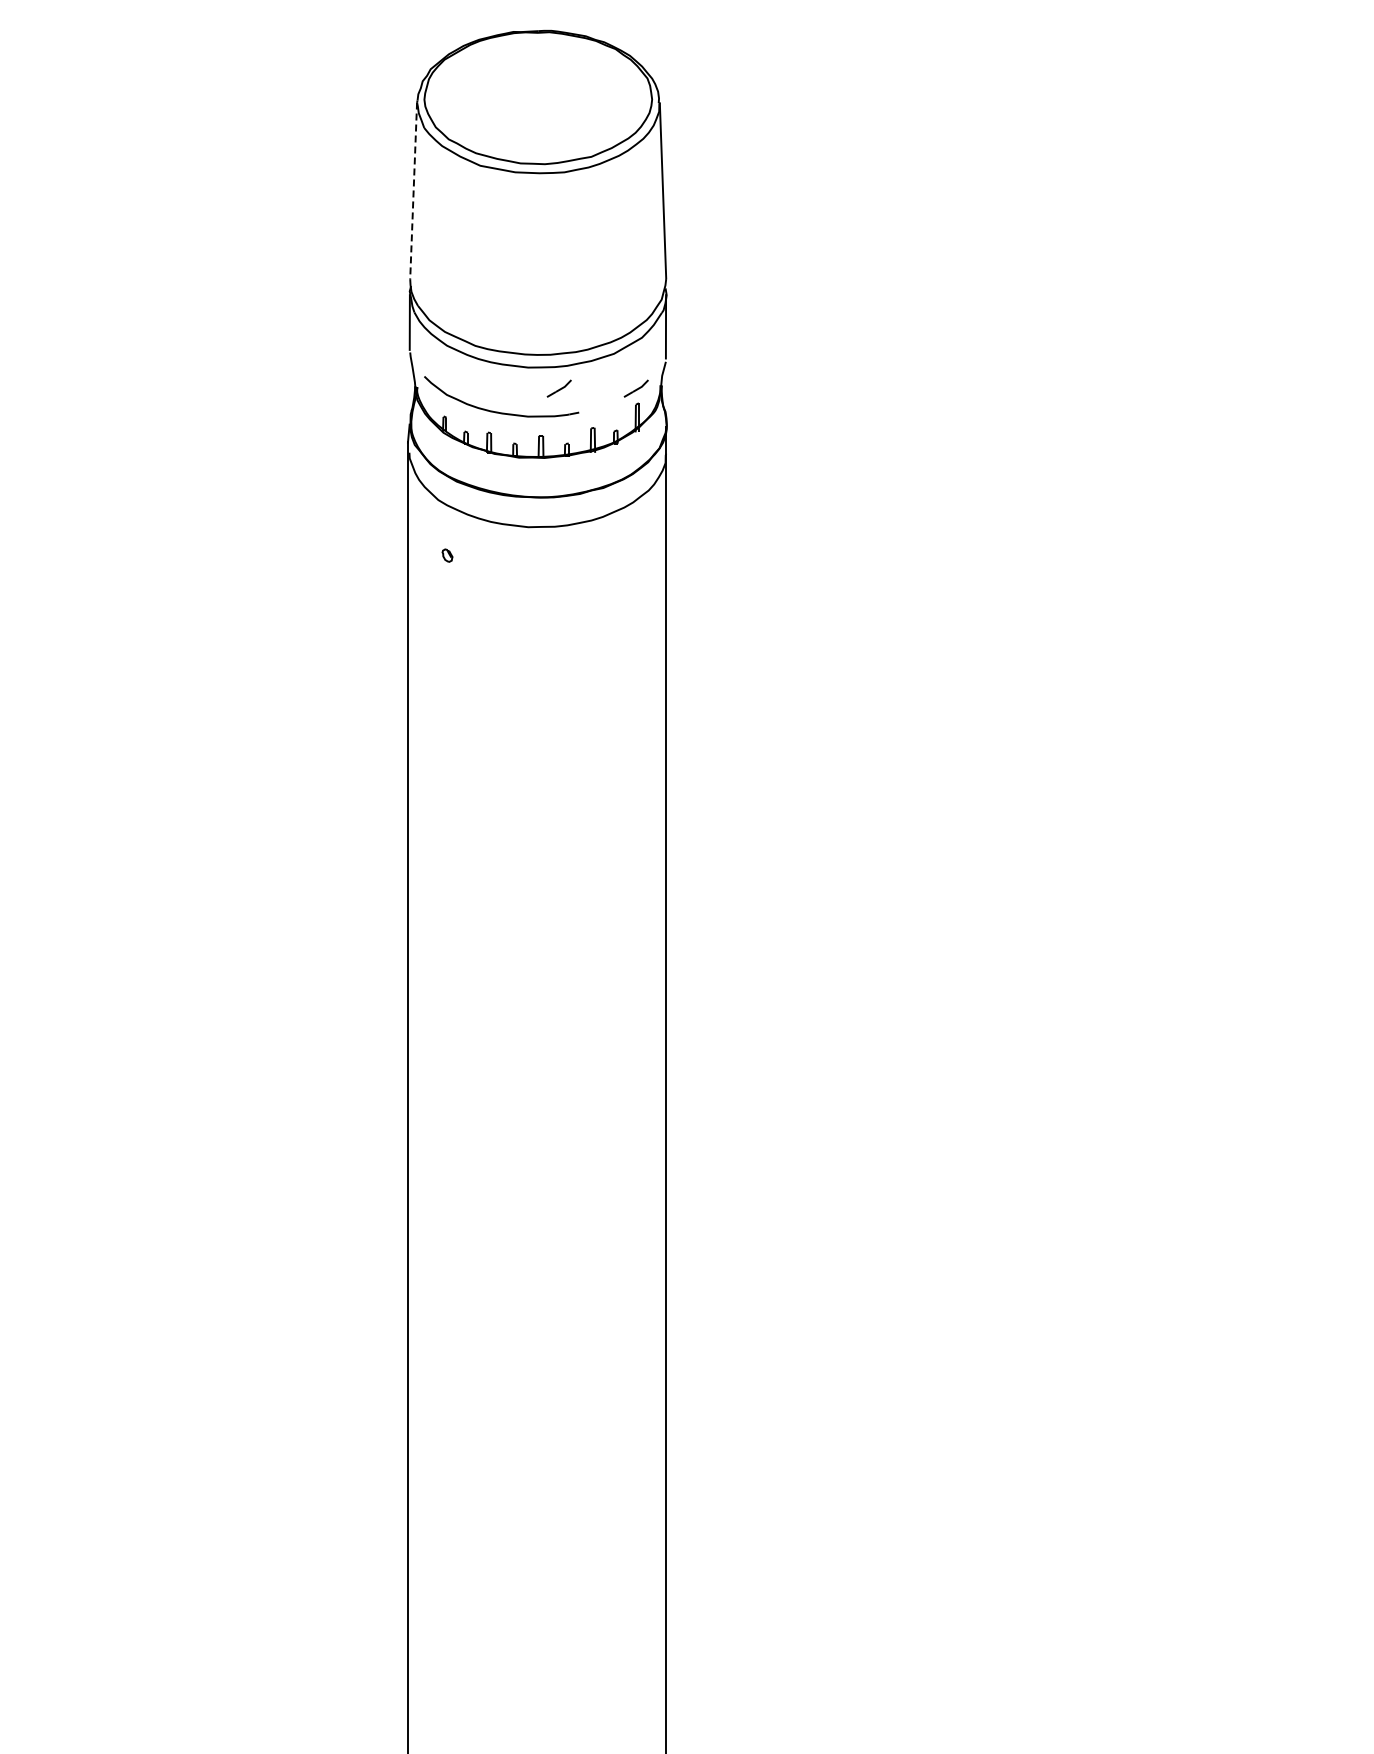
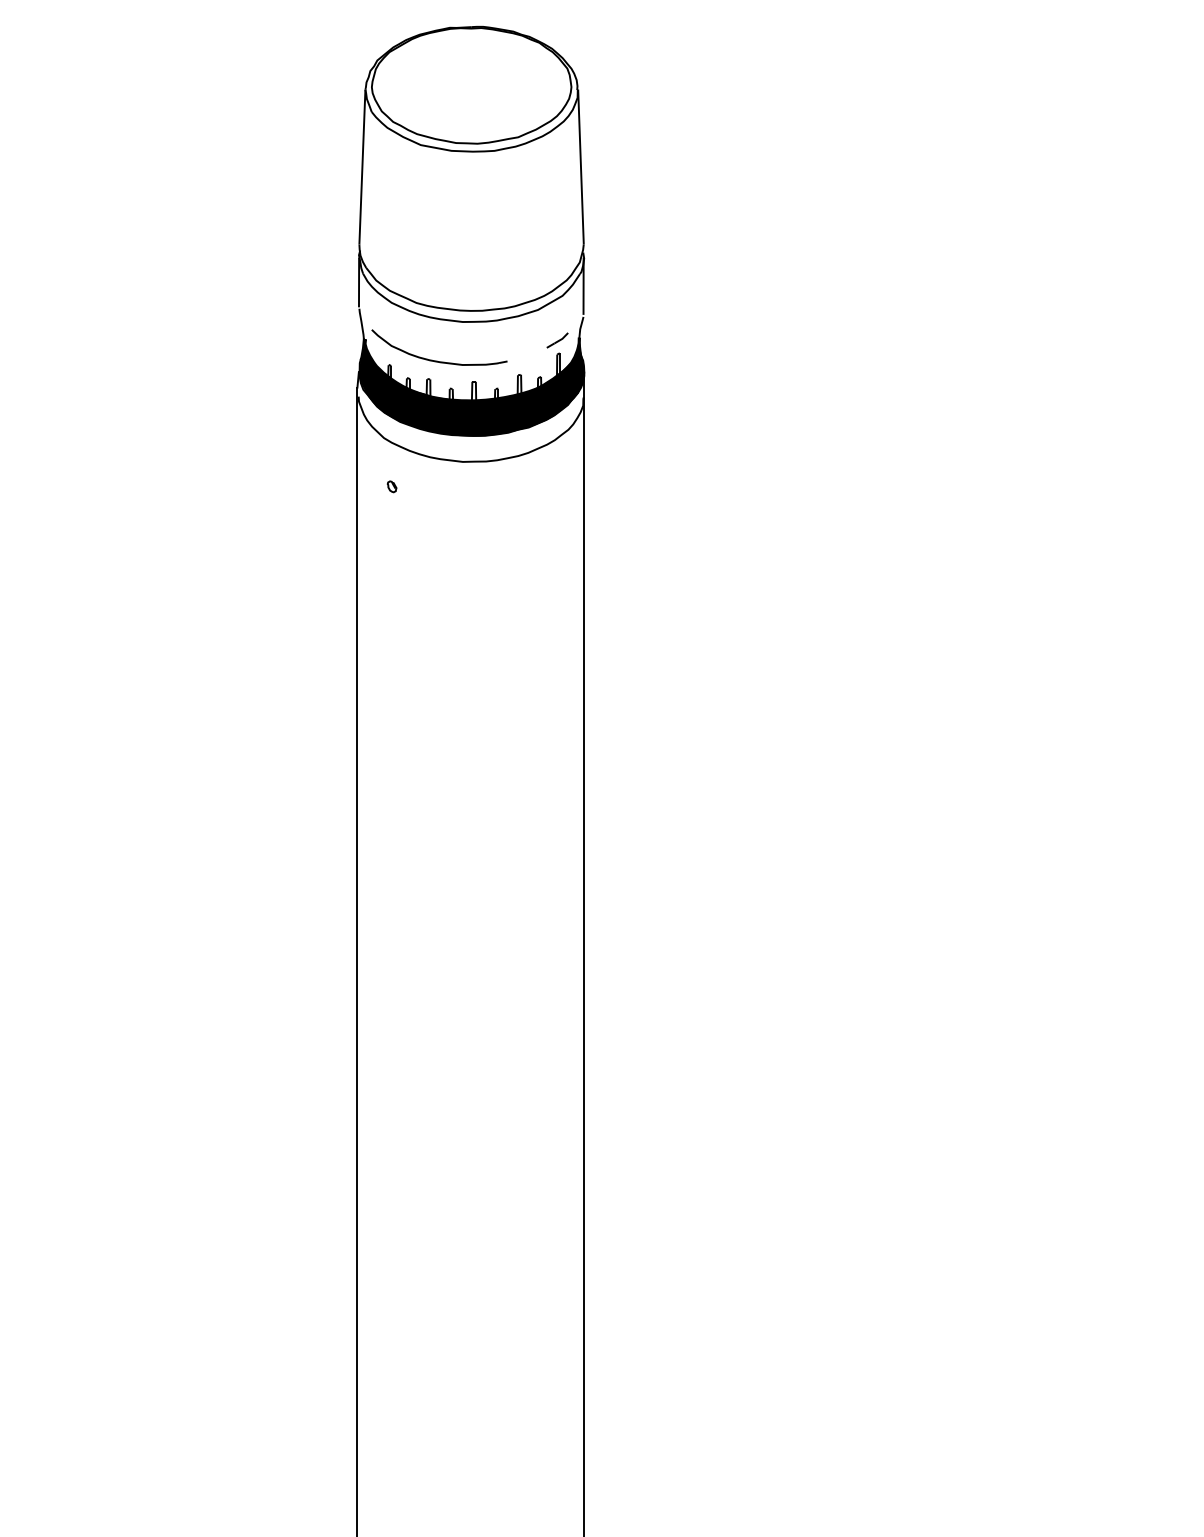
line: (413, 191) -> (362, 167), dashed -> solid
part: (558, 388) -> (489, 340), removed
fill: (538, 441) -> (471, 386), added

